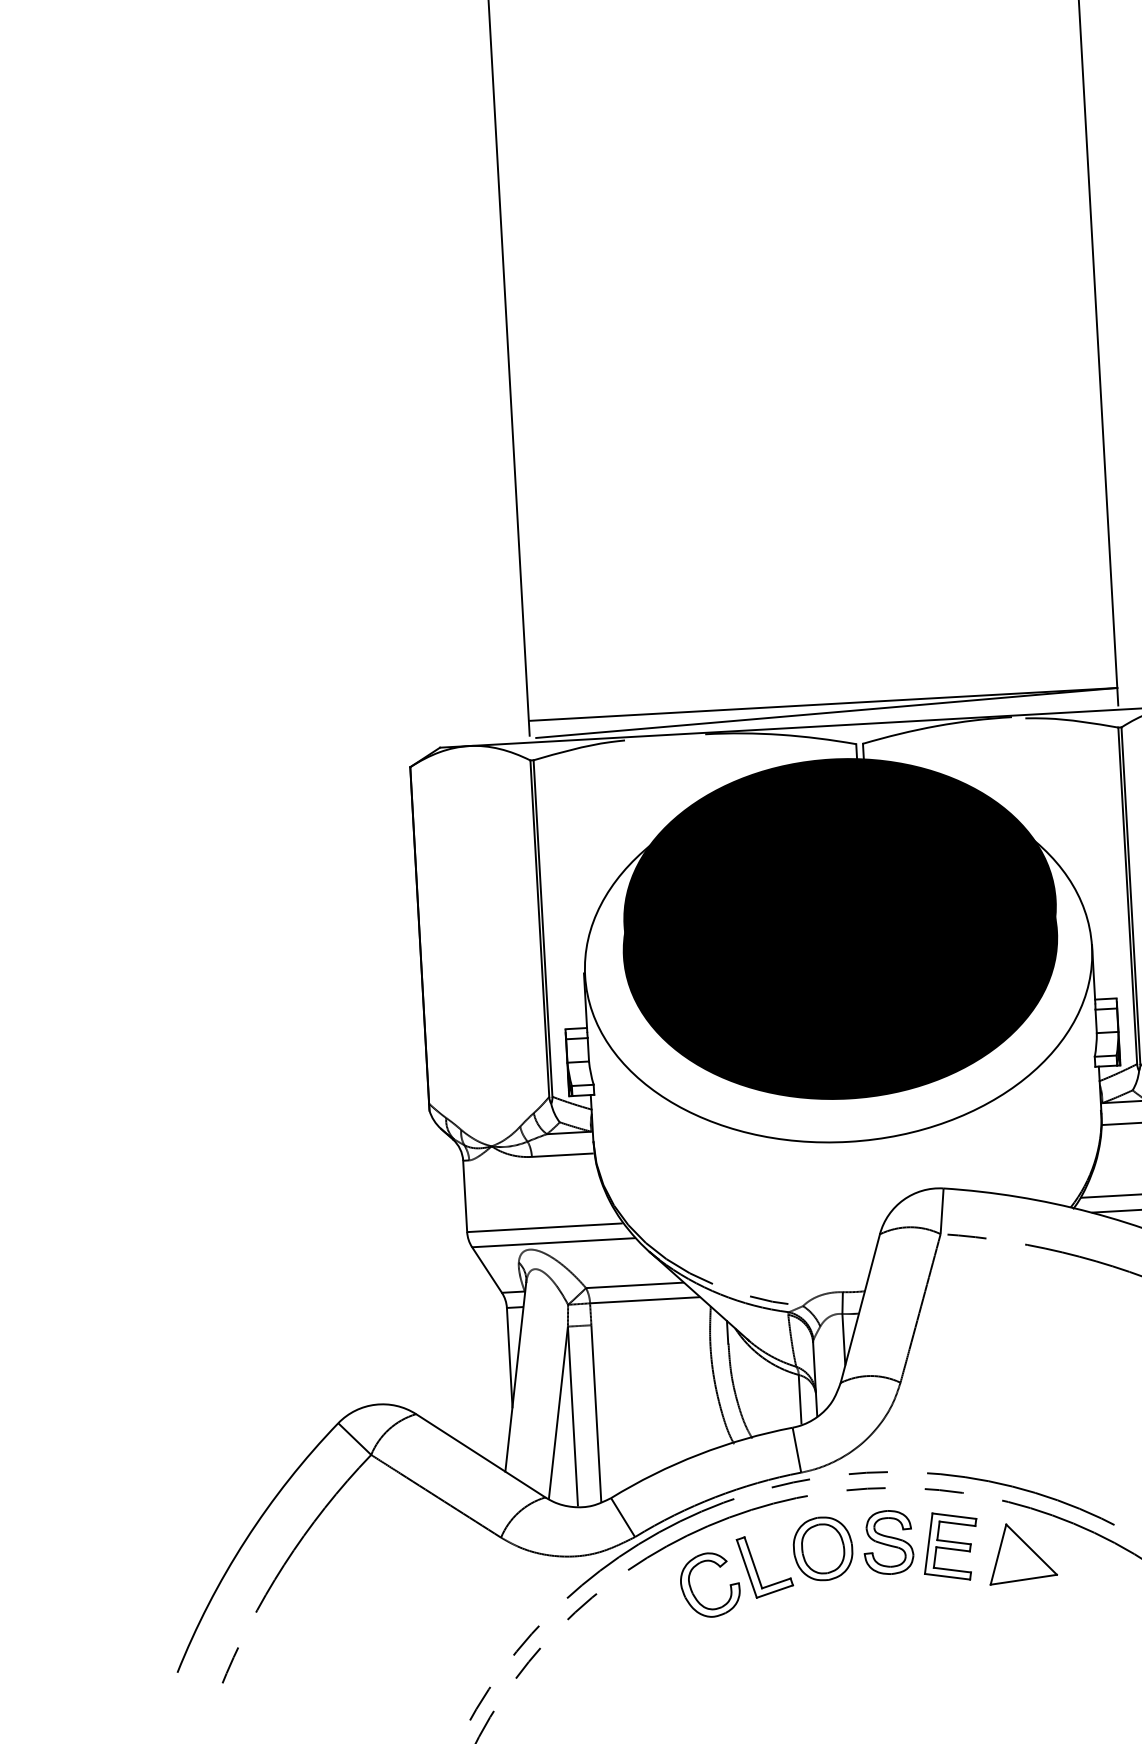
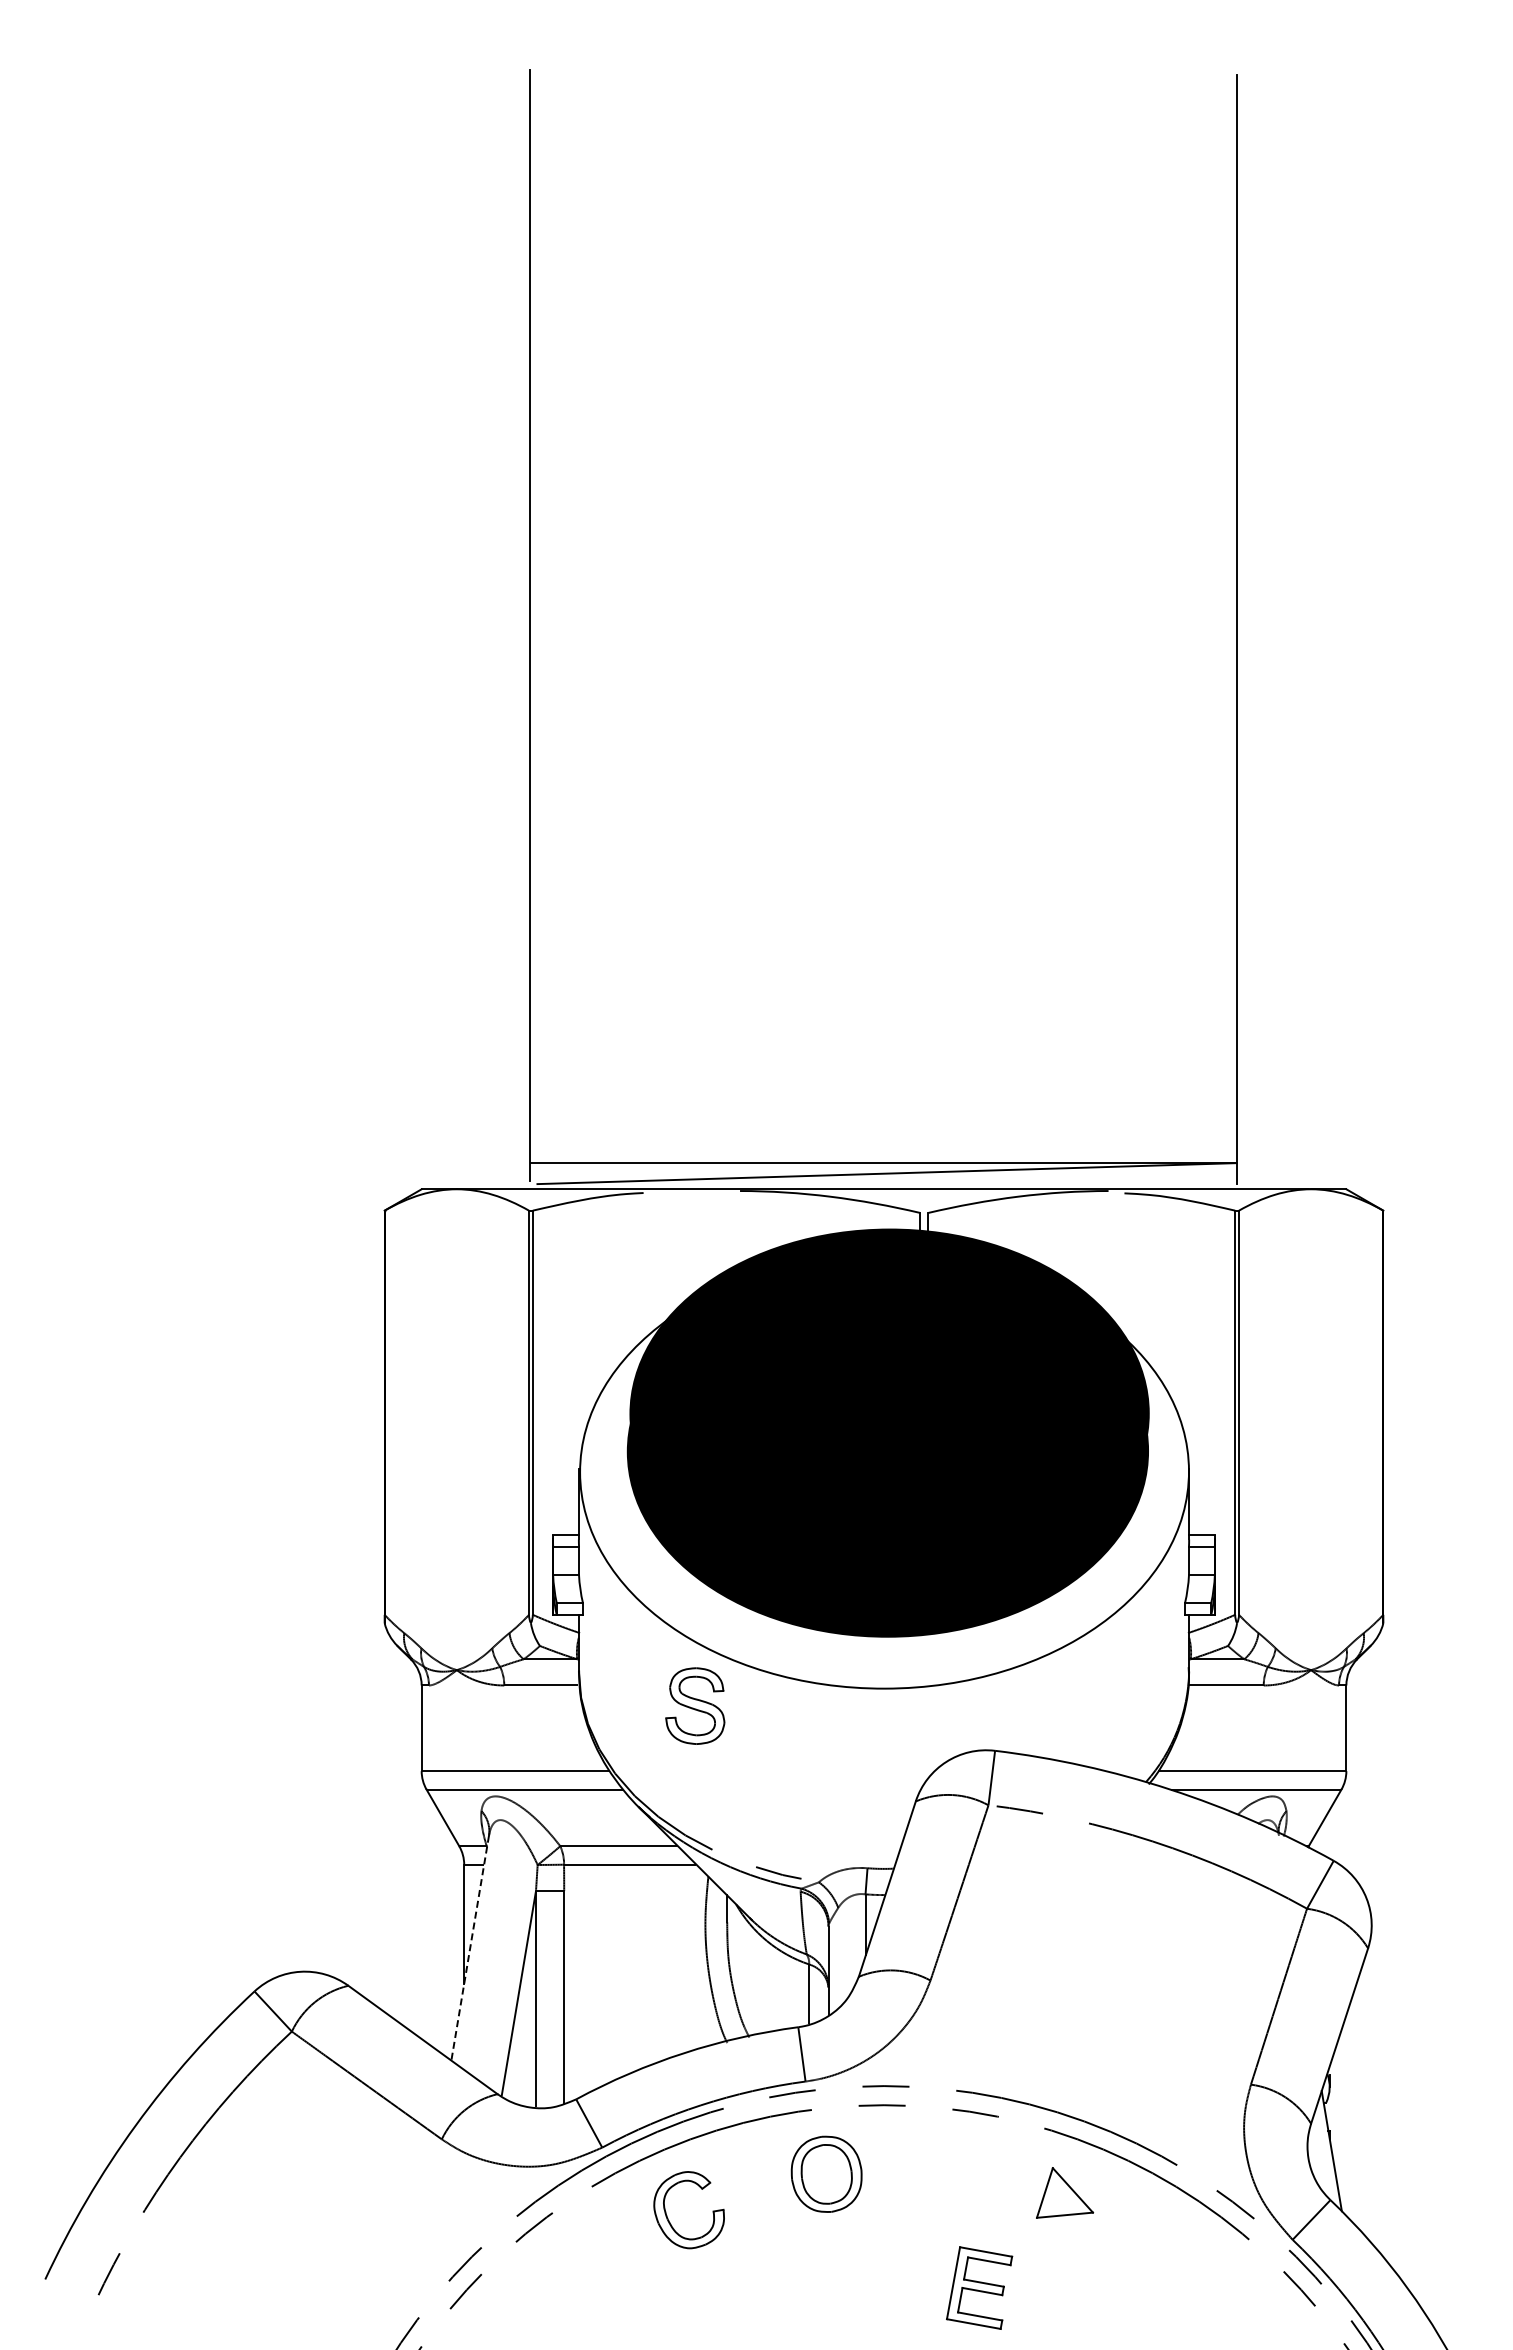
line: (516, 1377) -> (470, 1948), solid -> dashed
part: (888, 1542) -> (695, 1705), moved
part: (950, 1546) -> (979, 2287), moved
part: (1021, 1552) -> (1064, 2192), size x0.7
part: (756, 1568) -> (745, 2193), removed

